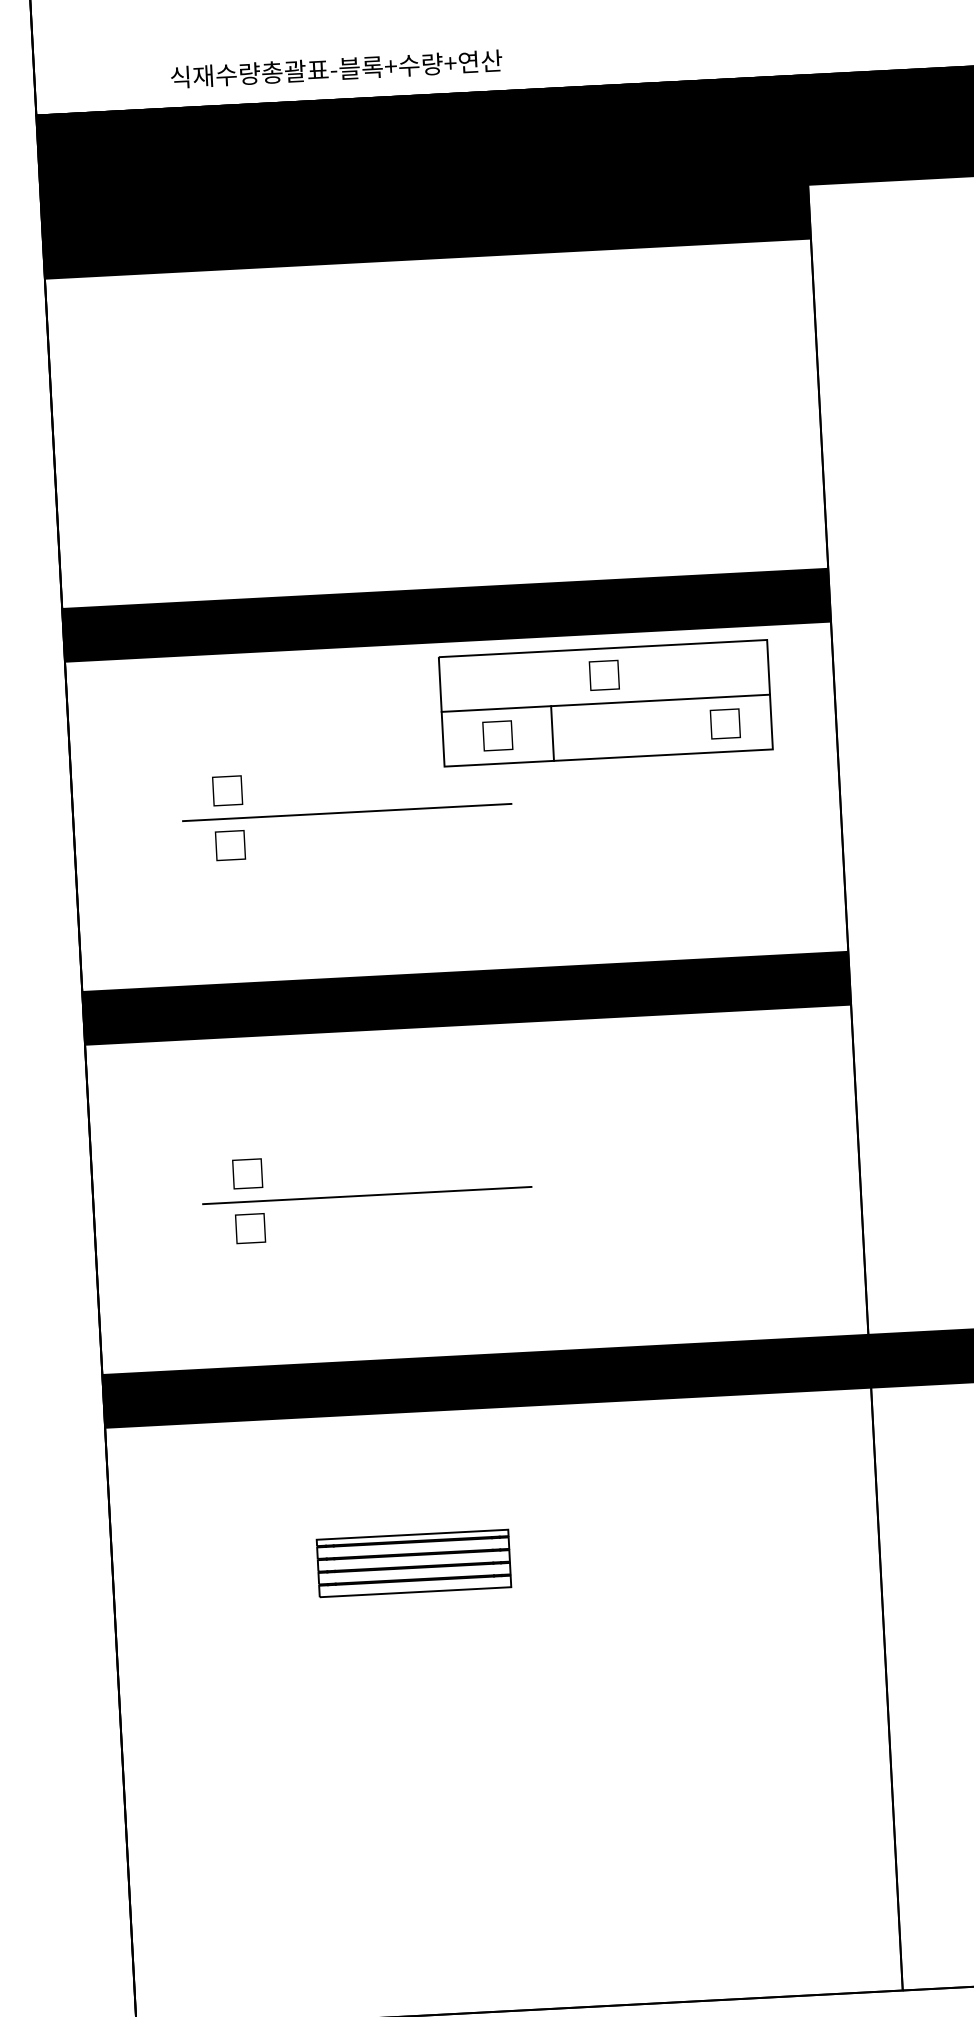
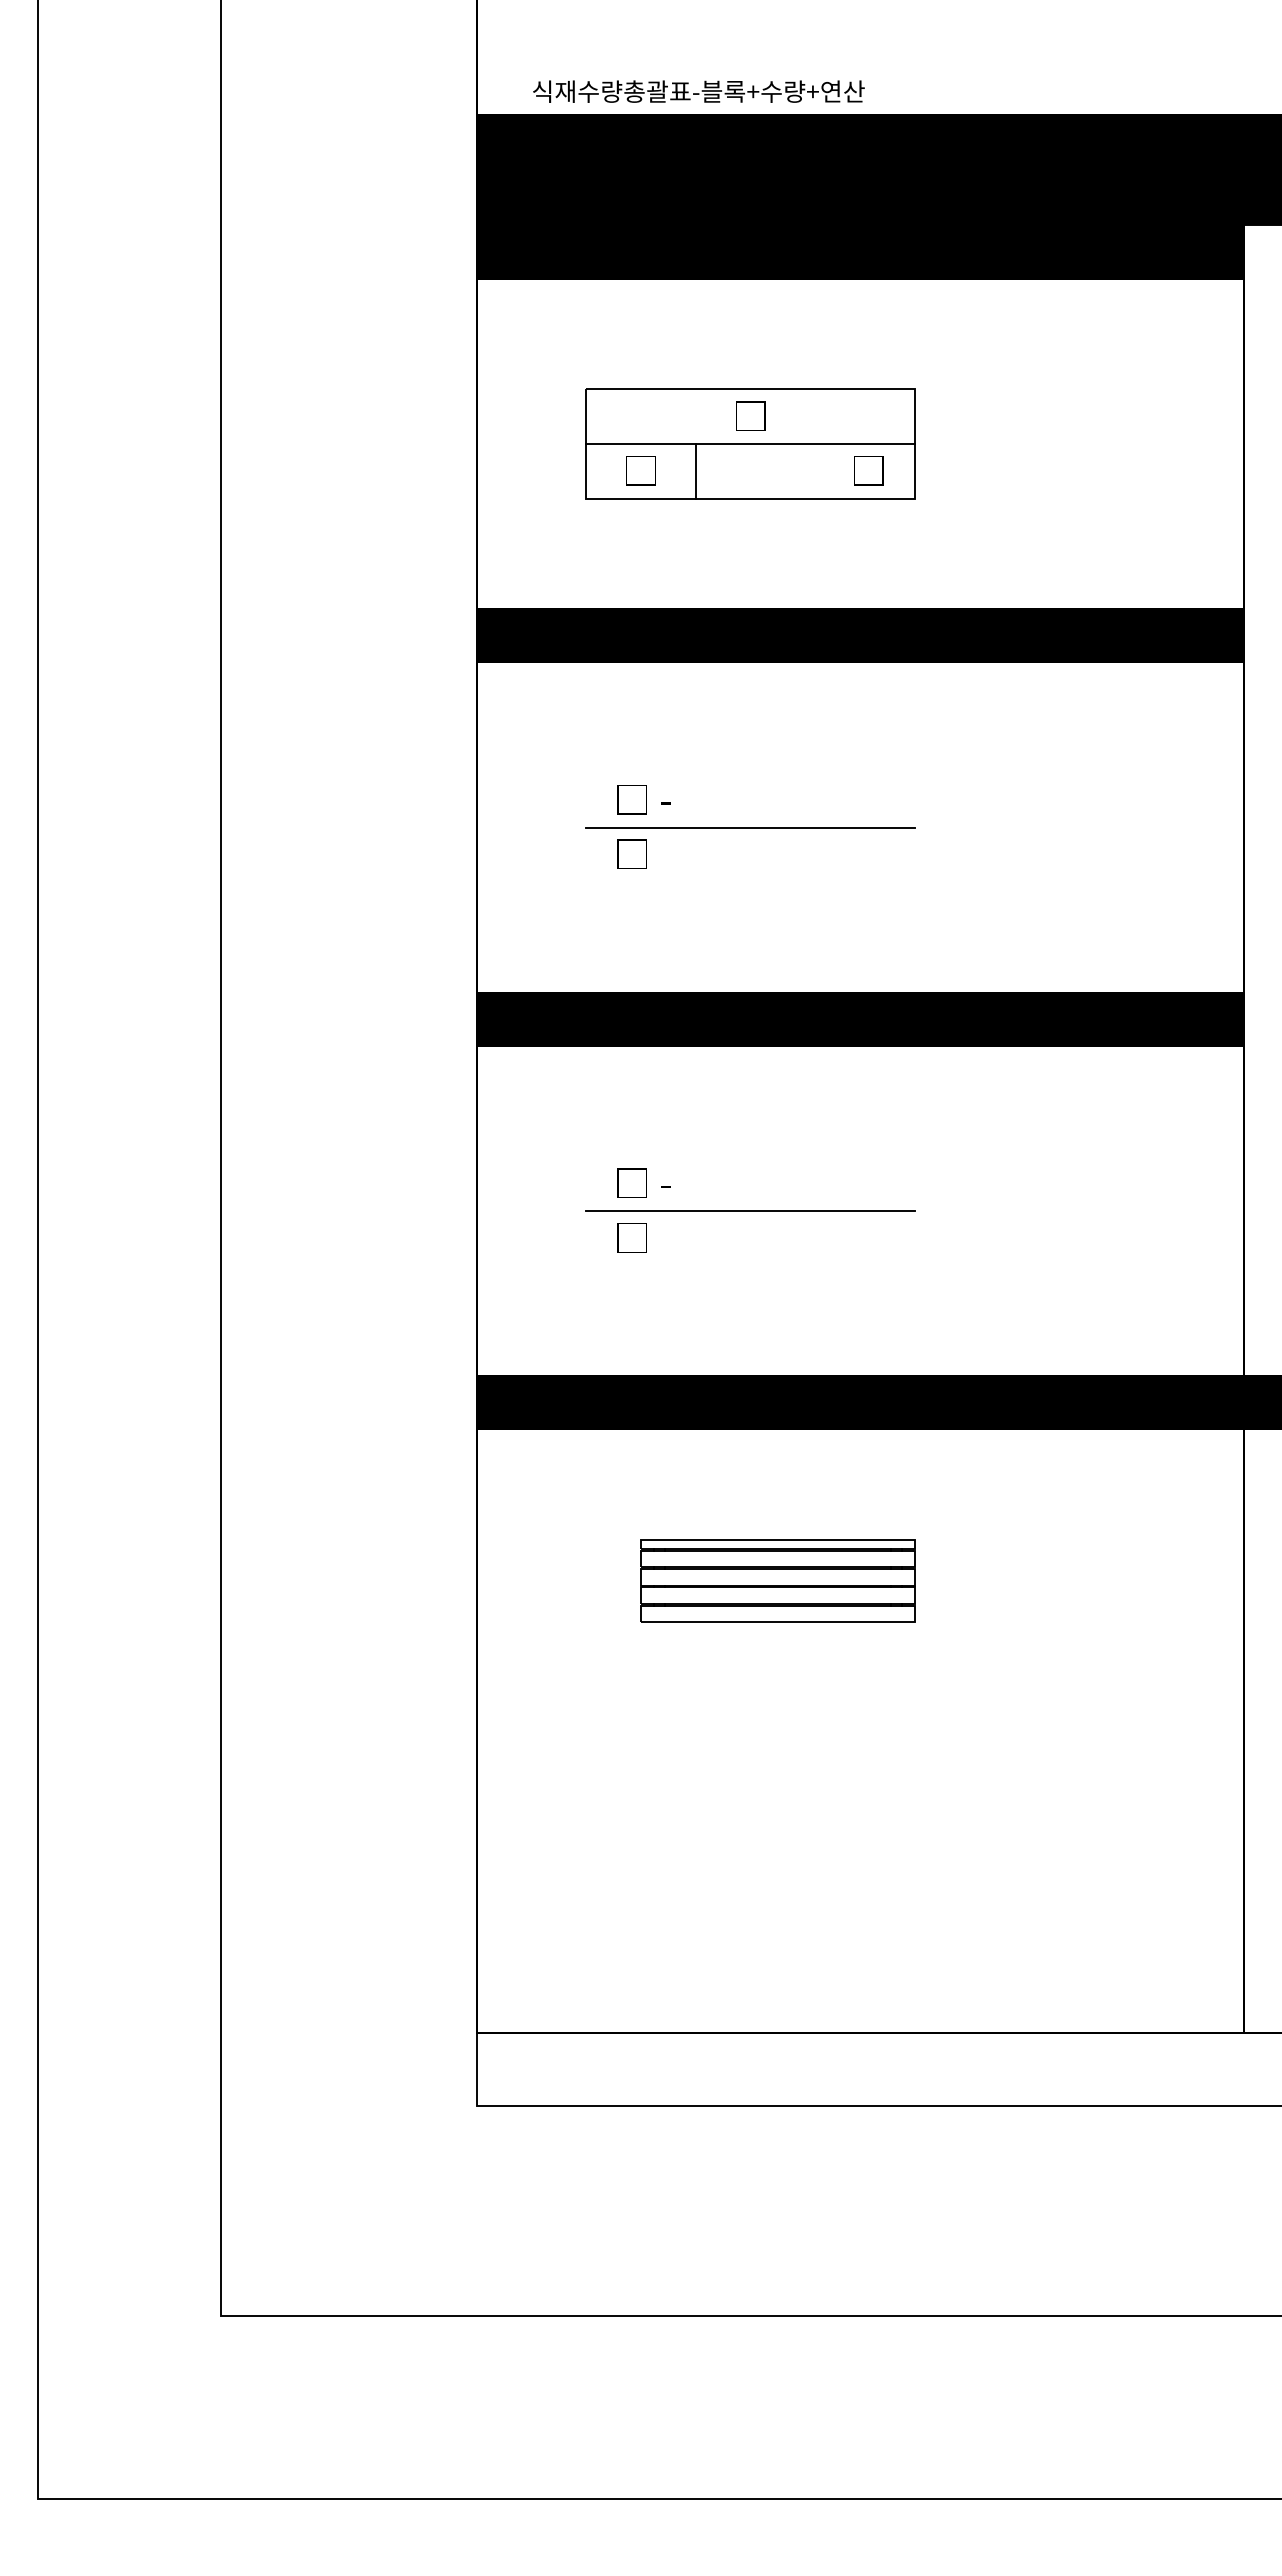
text: (336, 69) -> (698, 91), moved
part: (605, 702) -> (750, 443), moved
text: (260, 792) -> (665, 803), □ -> □ -
text: (281, 1175) -> (665, 1186), □ -> □ -
part: (413, 1563) -> (777, 1580), size x1.43

